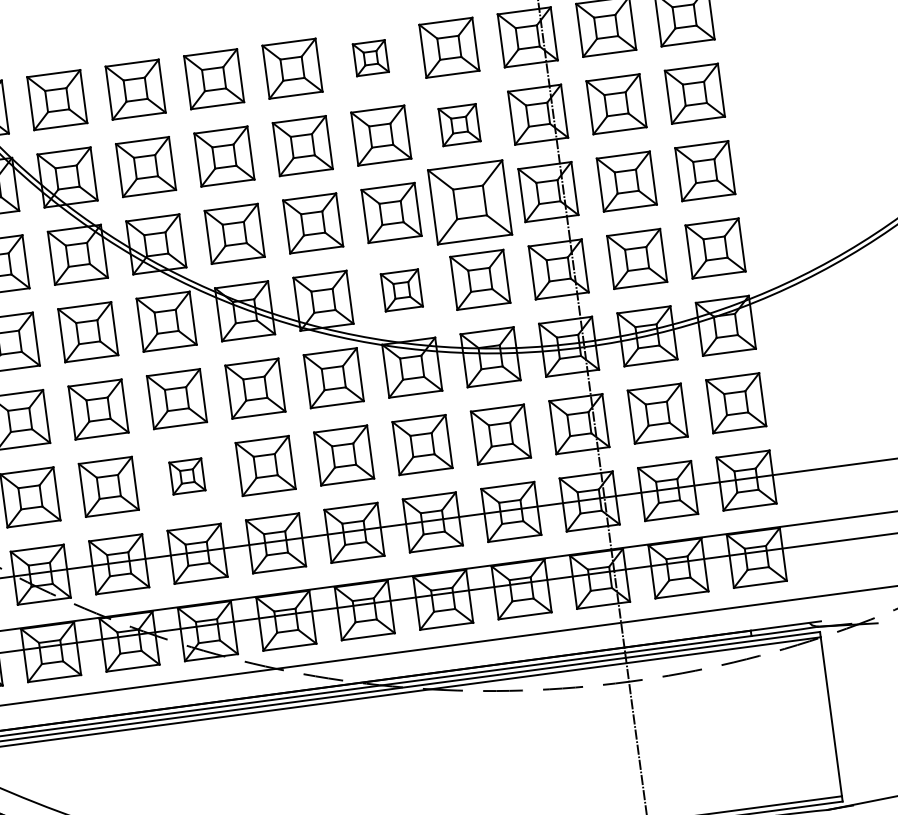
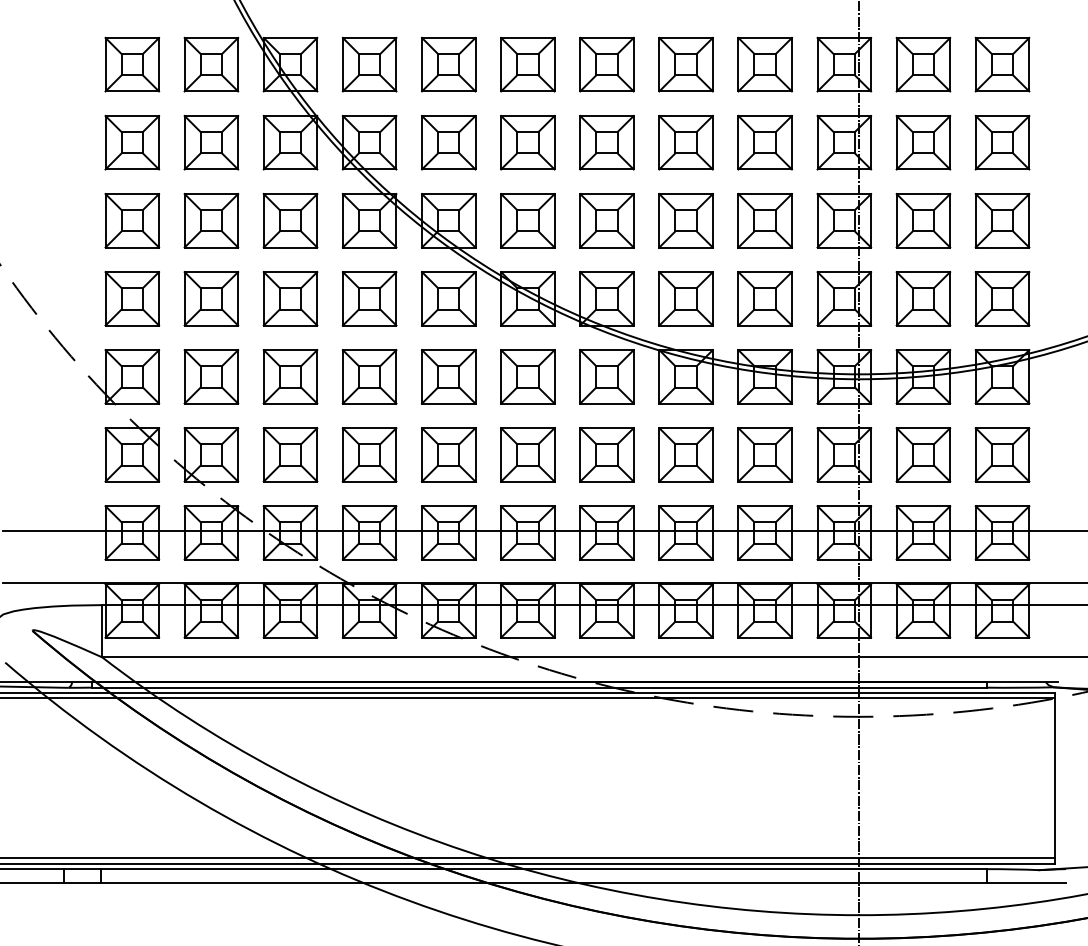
part: (370, 58) -> (685, 64), size x1.67
part: (458, 125) -> (764, 142), size x1.43
part: (469, 202) -> (764, 220), size x0.71
part: (401, 290) -> (685, 298), size x1.43
part: (187, 476) -> (448, 454), size x1.67

